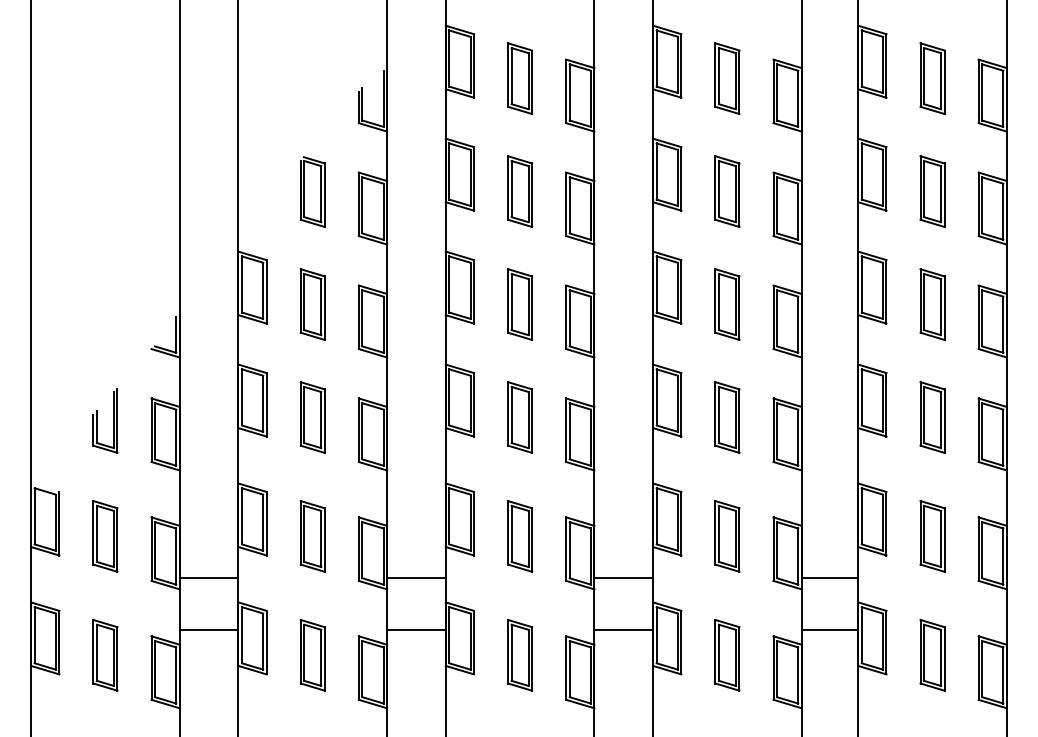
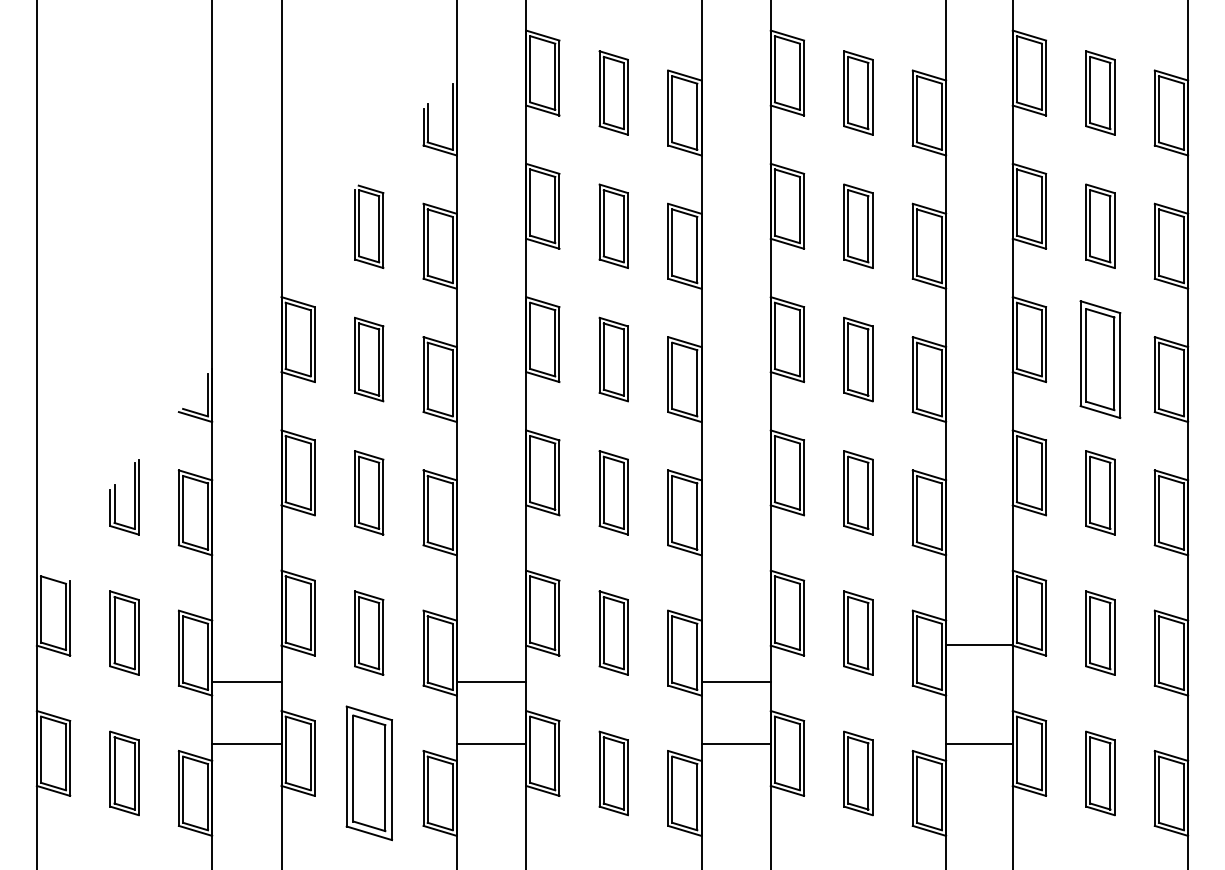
part: (932, 304) -> (1100, 359), size x1.4
line: (829, 578) -> (978, 645), moved
part: (312, 655) -> (368, 773), size x1.6

